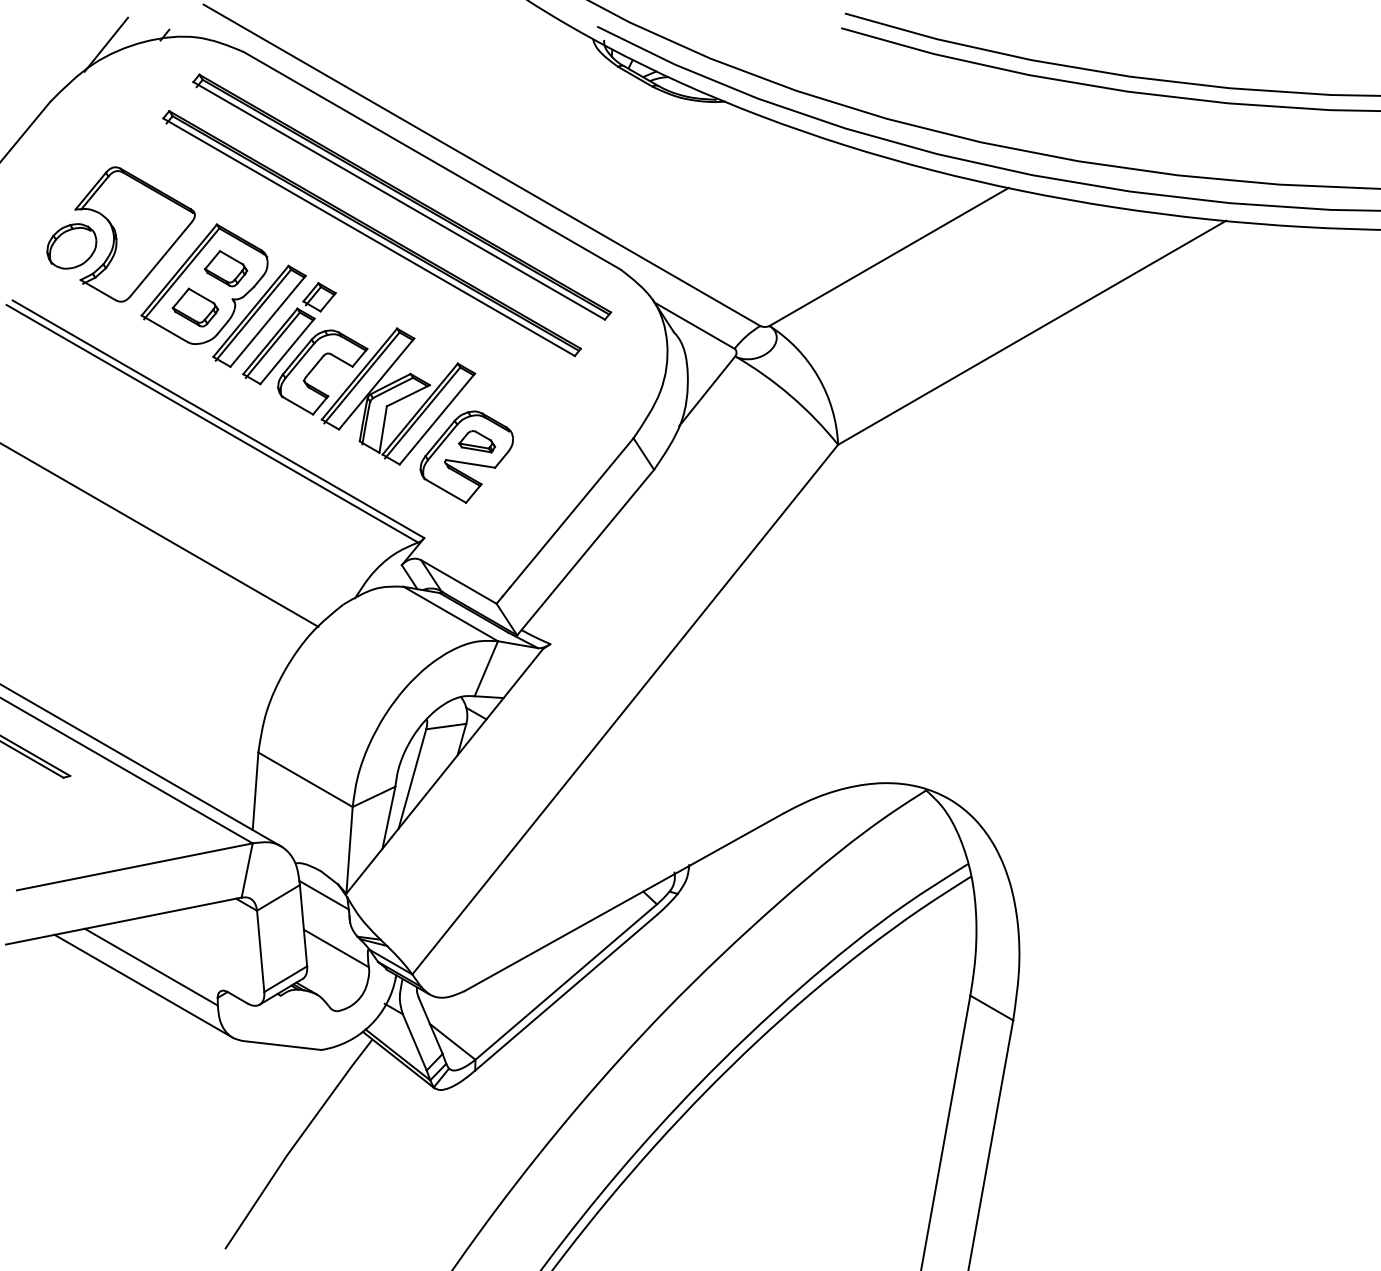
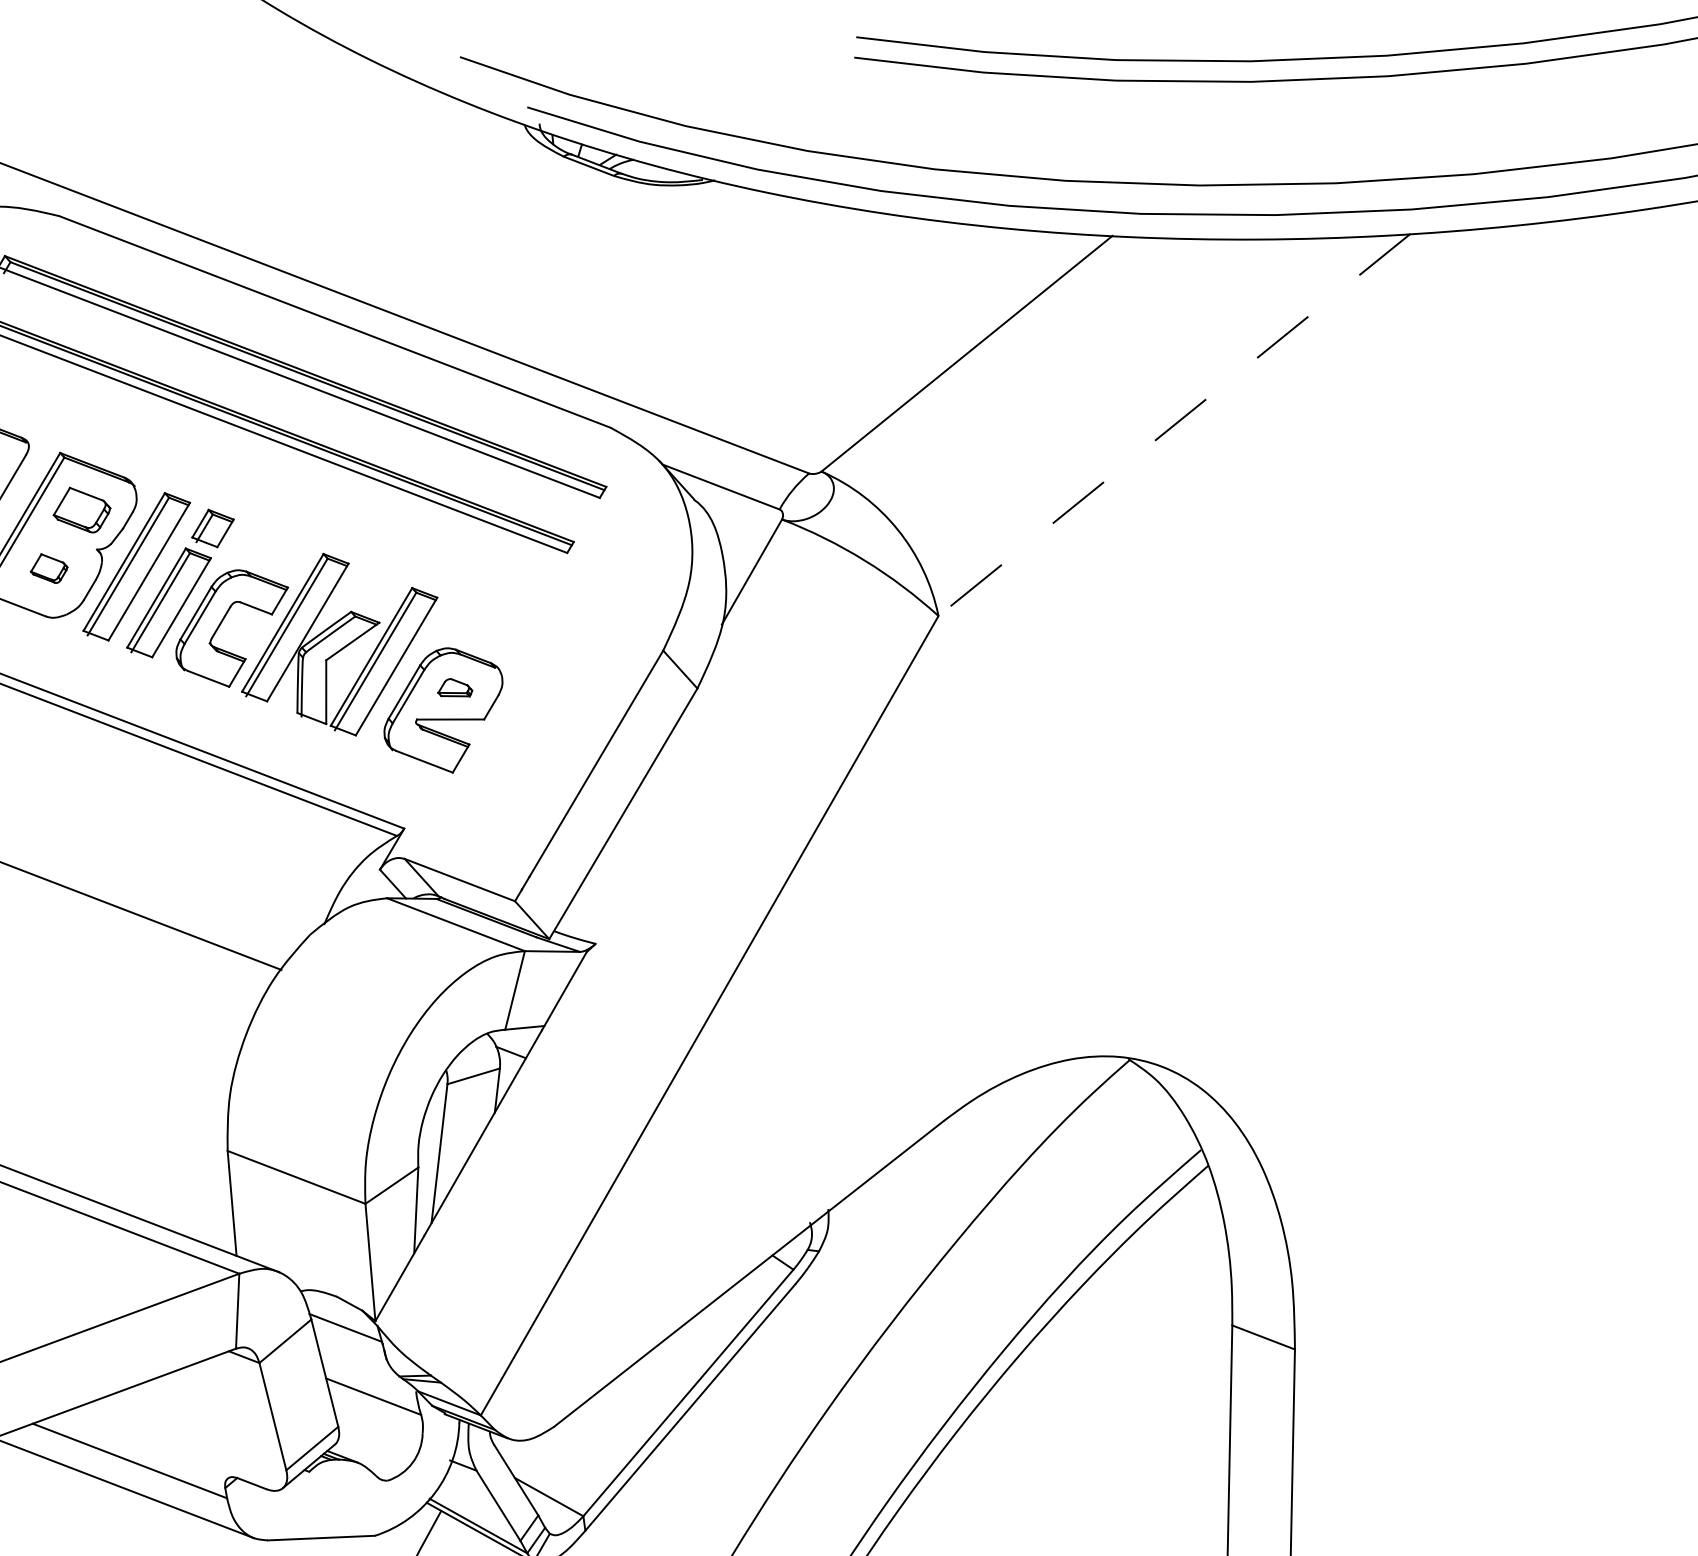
part: (195, 307) -> (49, 568), size x0.6
line: (1031, 333) -> (1173, 426), solid -> dashed
part: (477, 441) -> (455, 688), size x0.7

